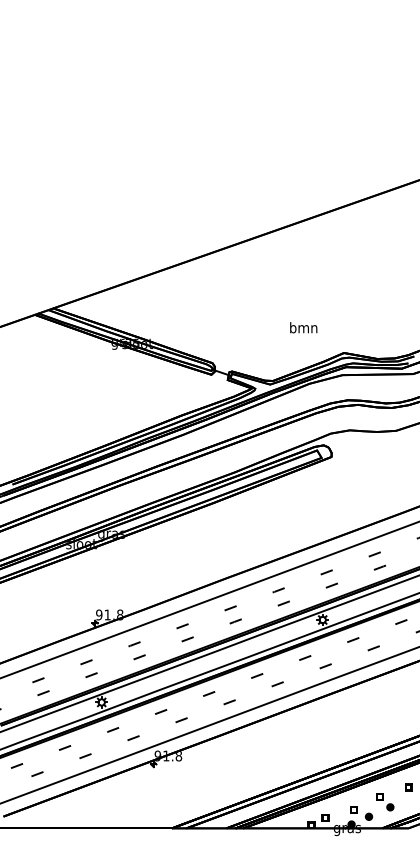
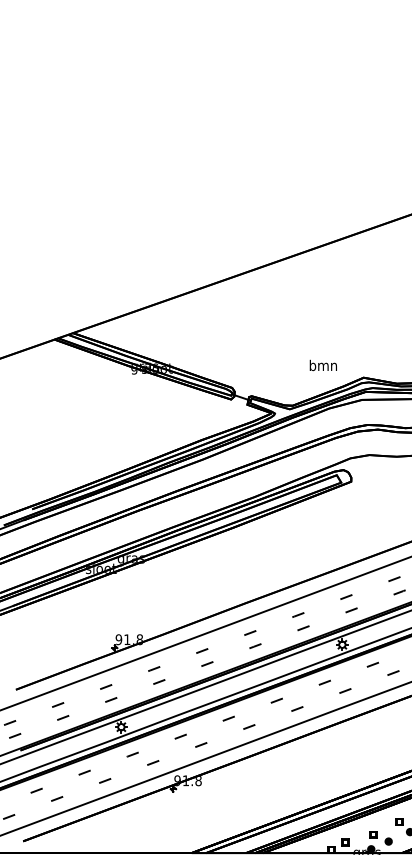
text: (303, 327) -> (323, 365), moved

